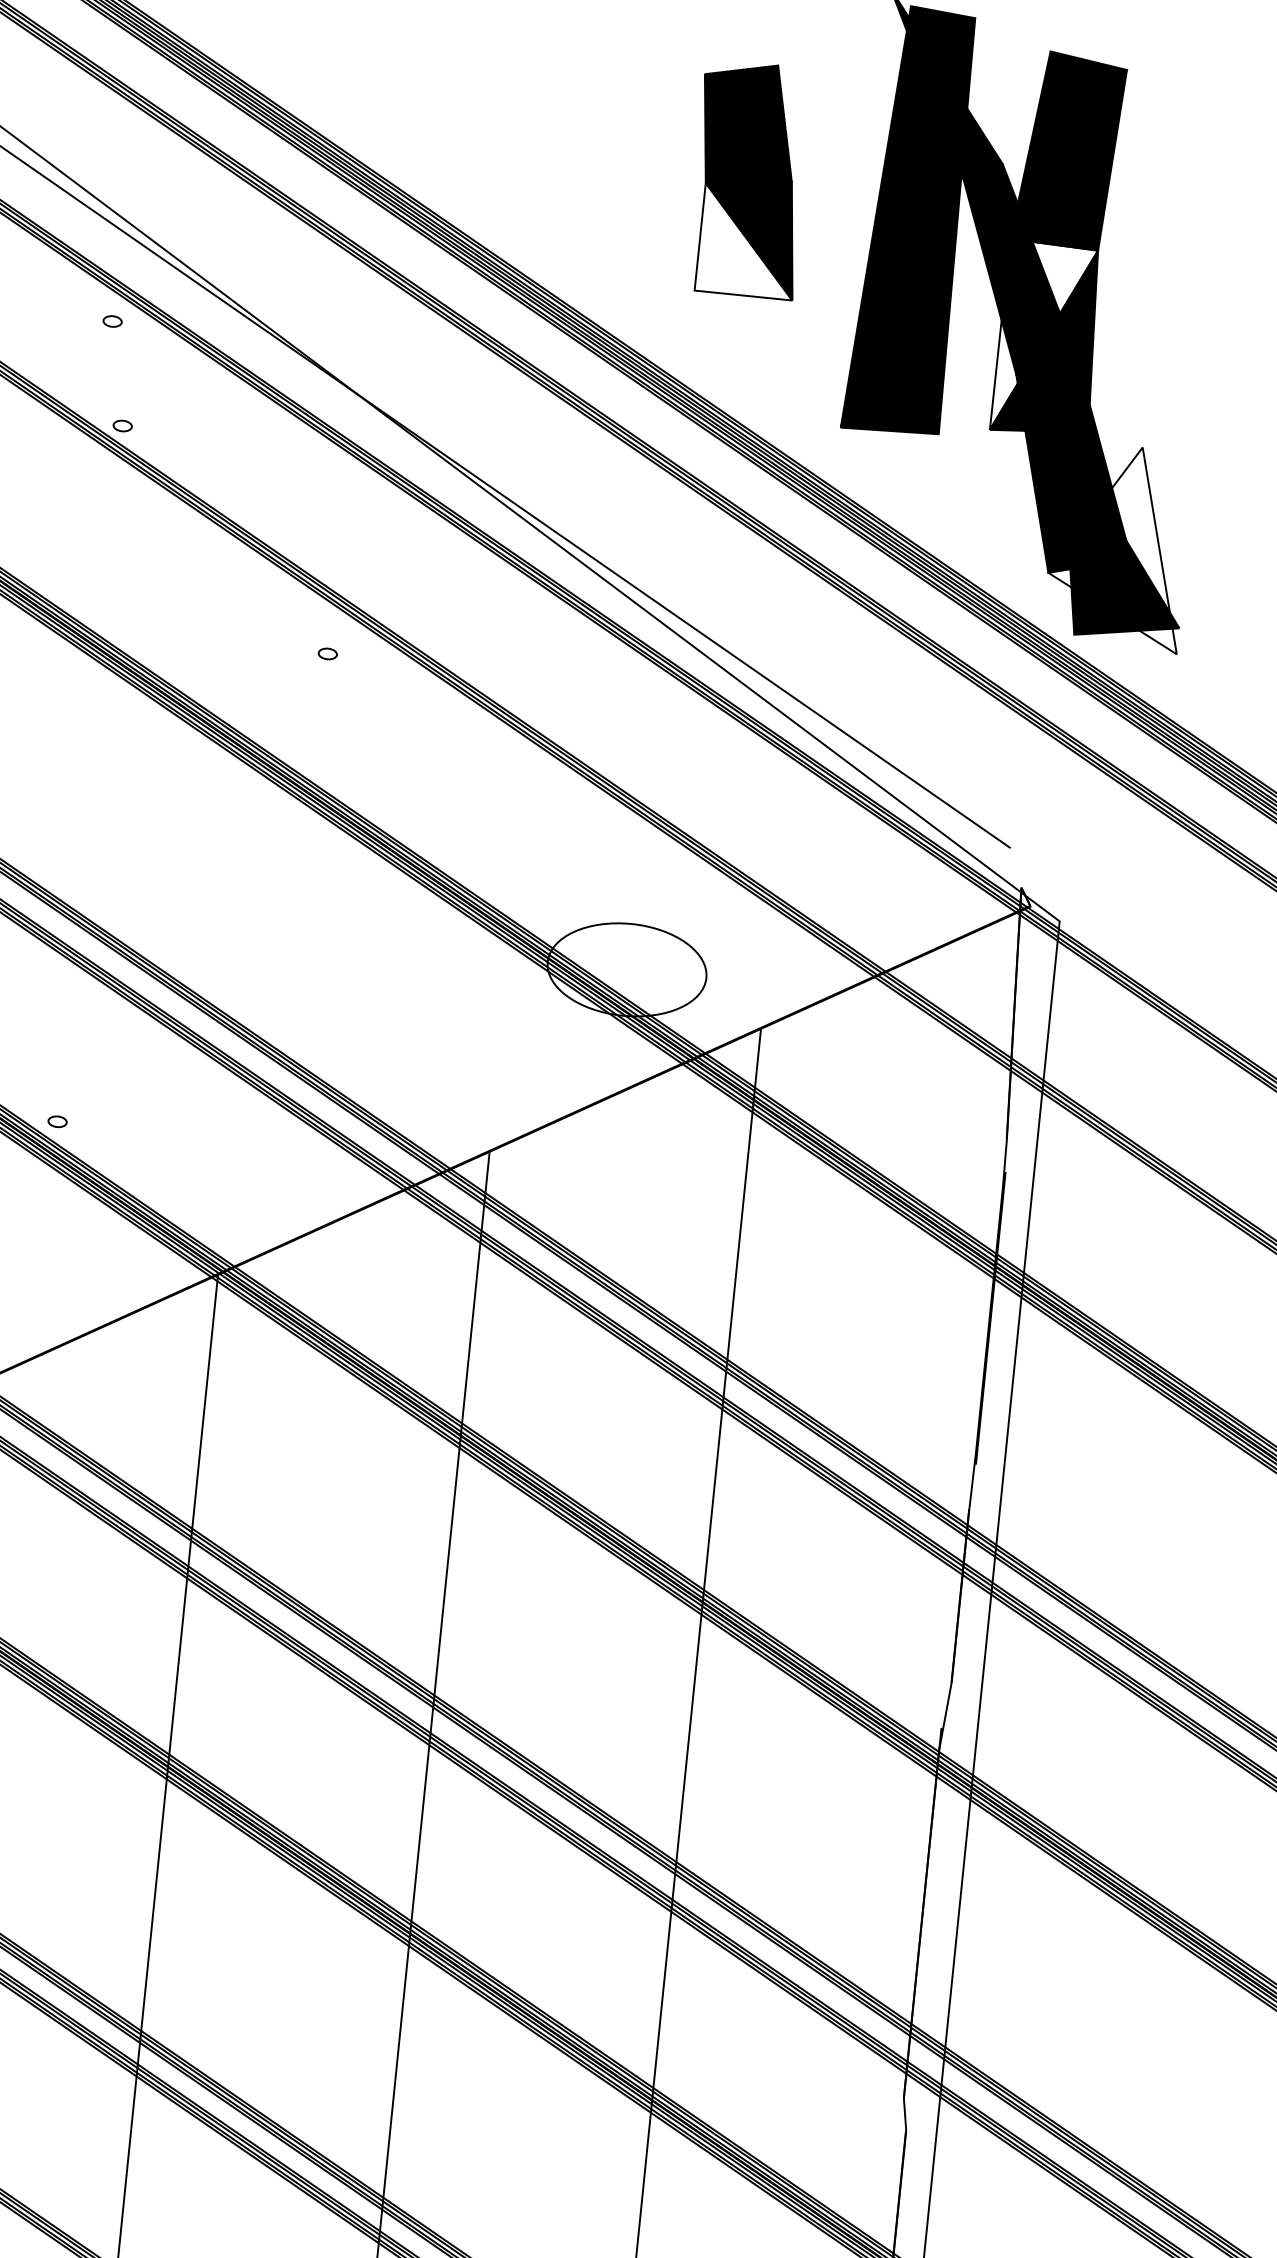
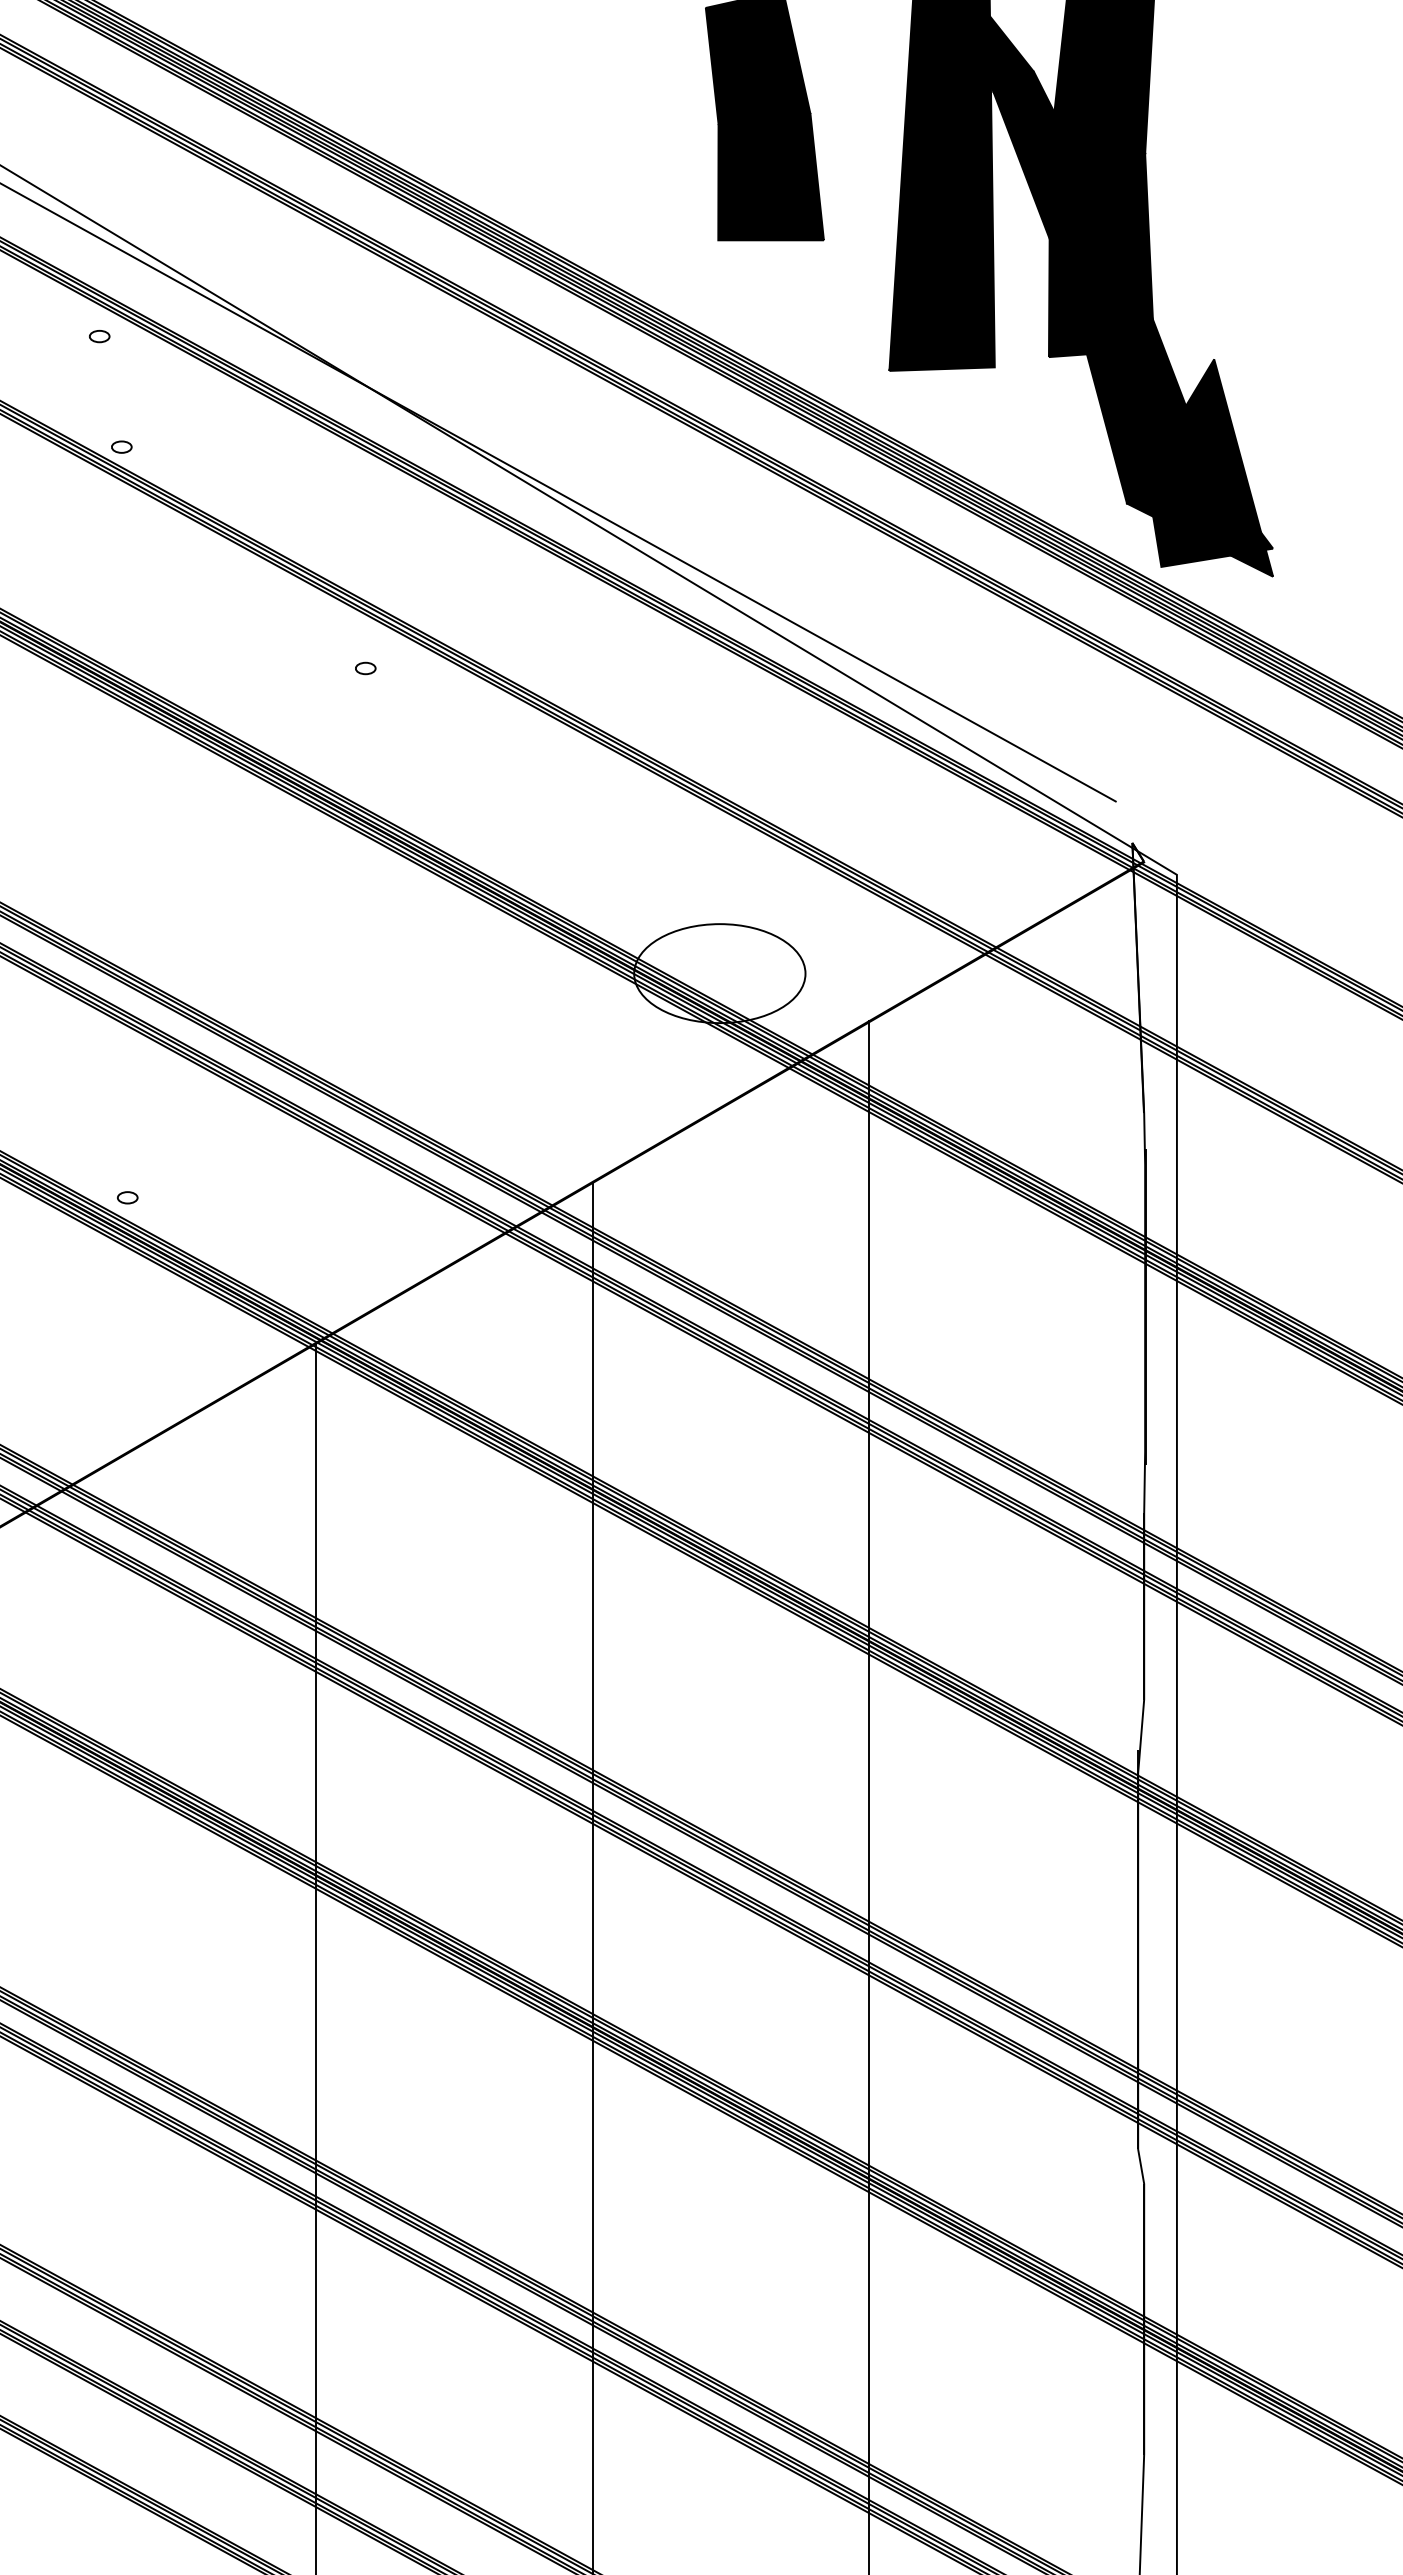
fill: (748, 241) -> (770, 182), added
fill: (1043, 338) -> (1096, 253), added
fill: (1119, 546) -> (1200, 467), added

